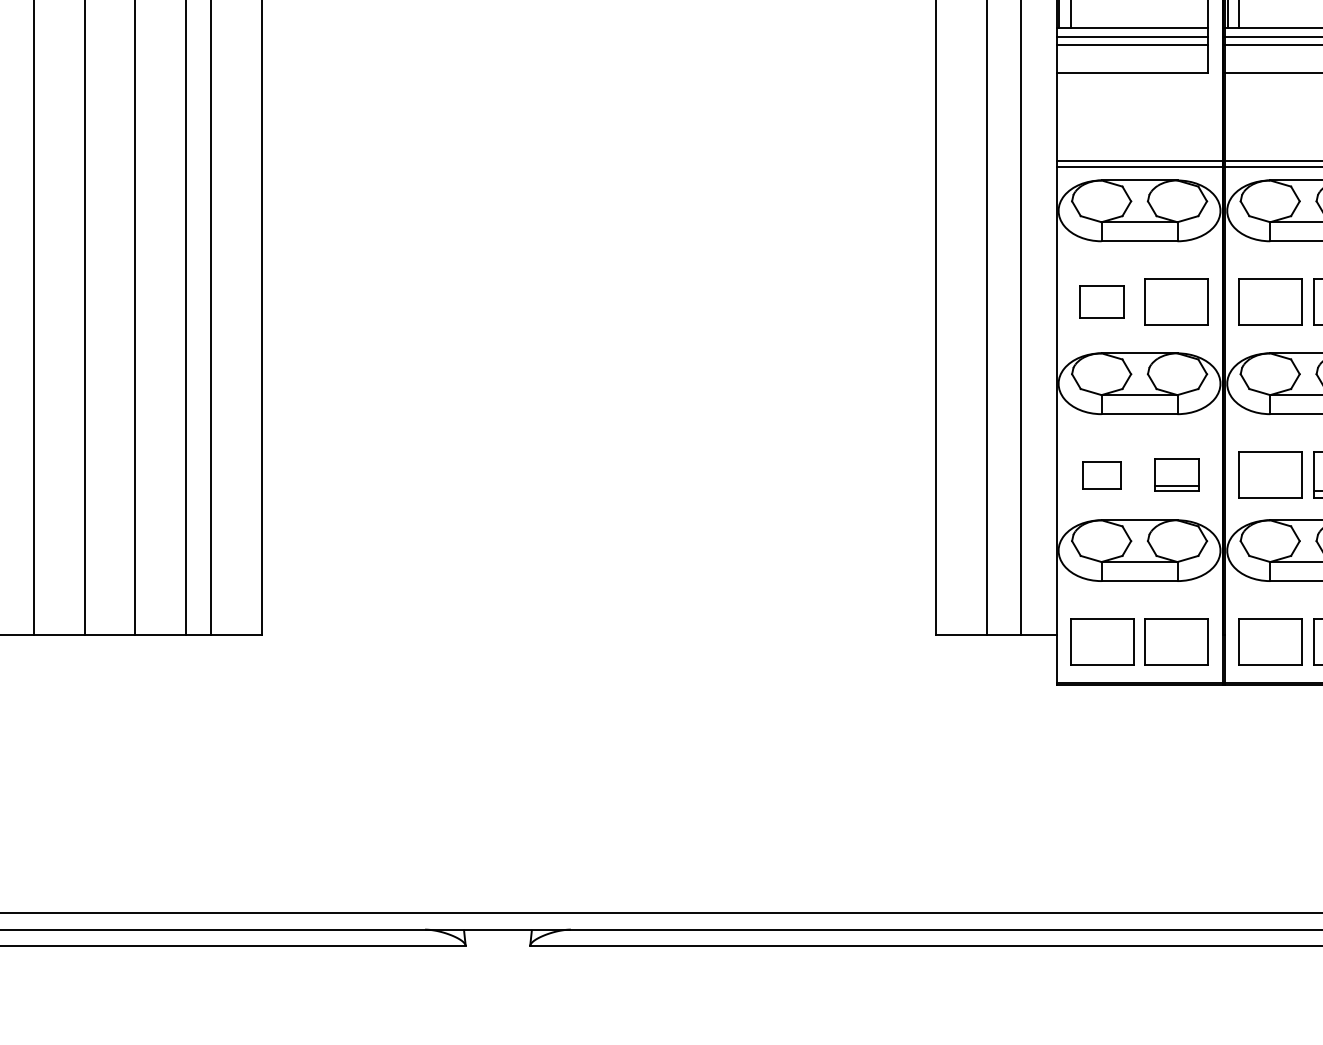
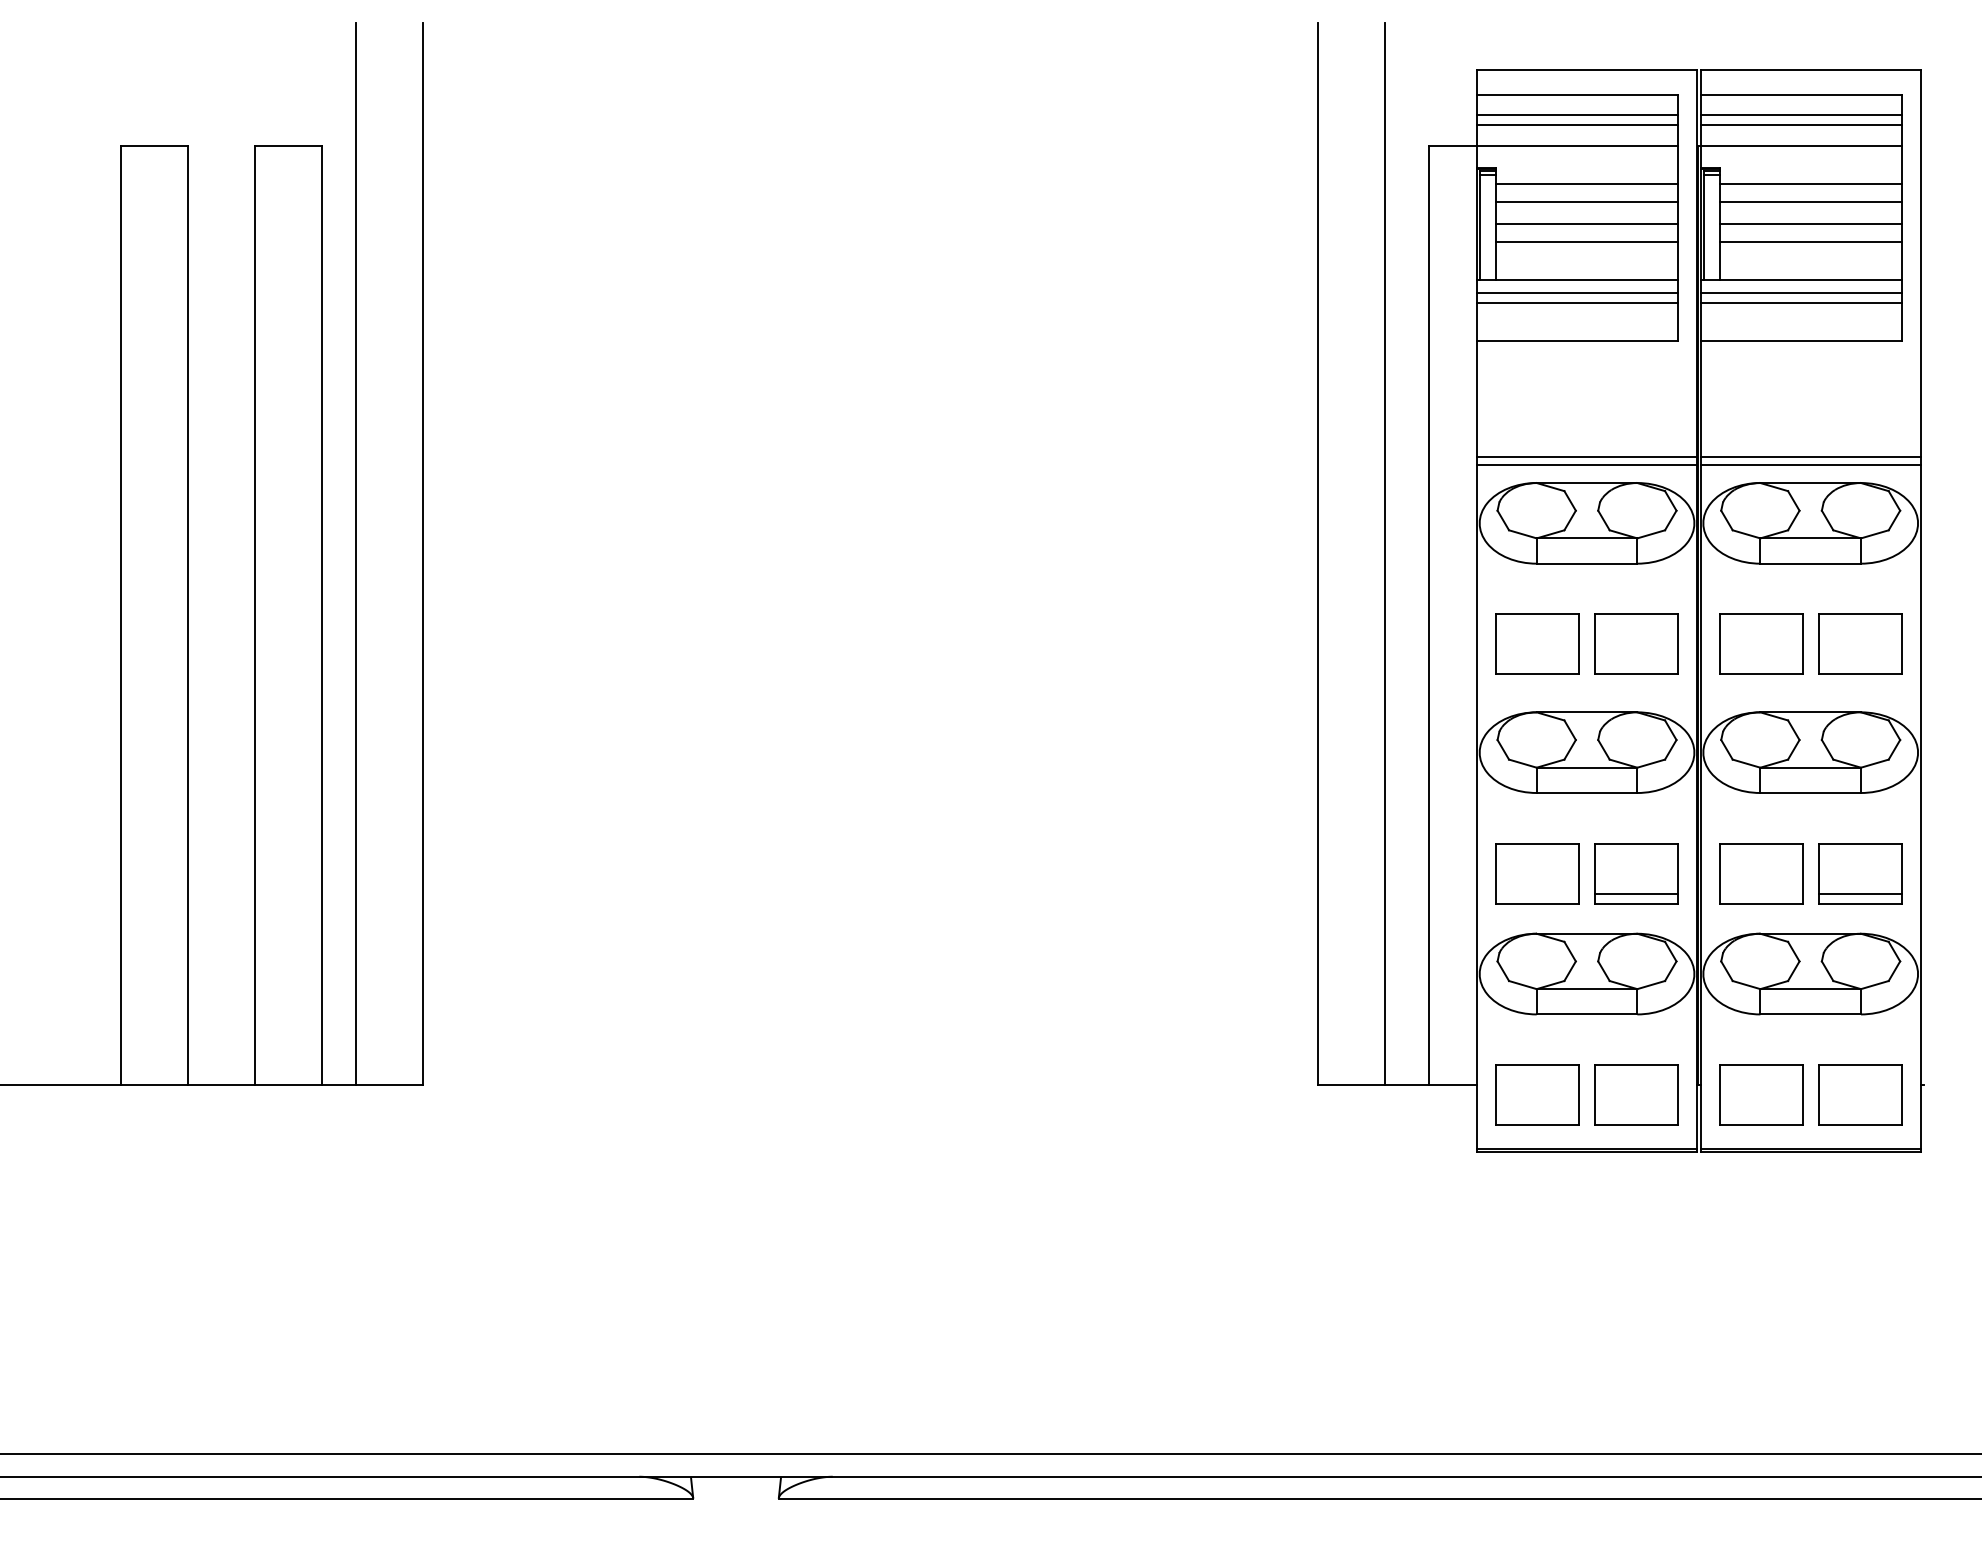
part: (1102, 301) -> (1537, 643), size x1.43
part: (1102, 474) -> (1537, 873), size x1.67
part: (1176, 474) -> (1636, 873), size x1.43

